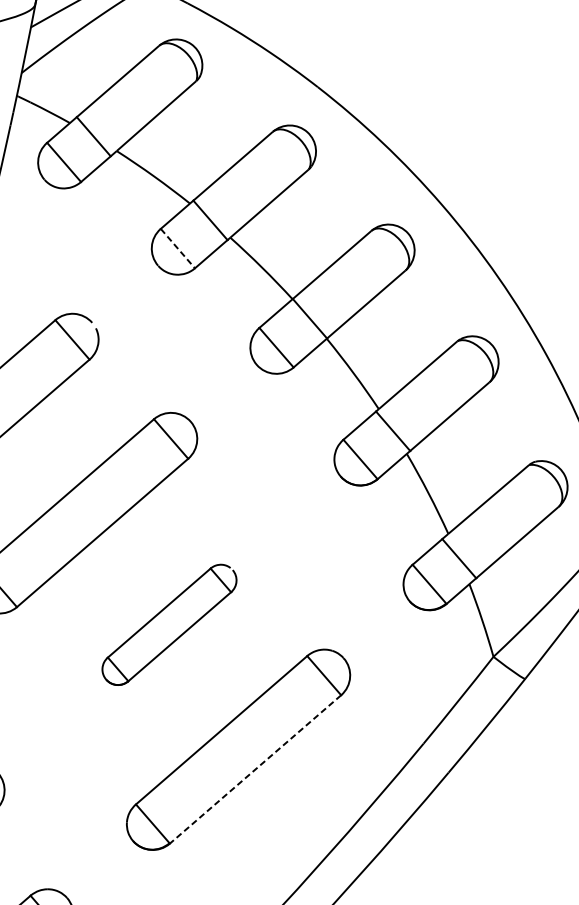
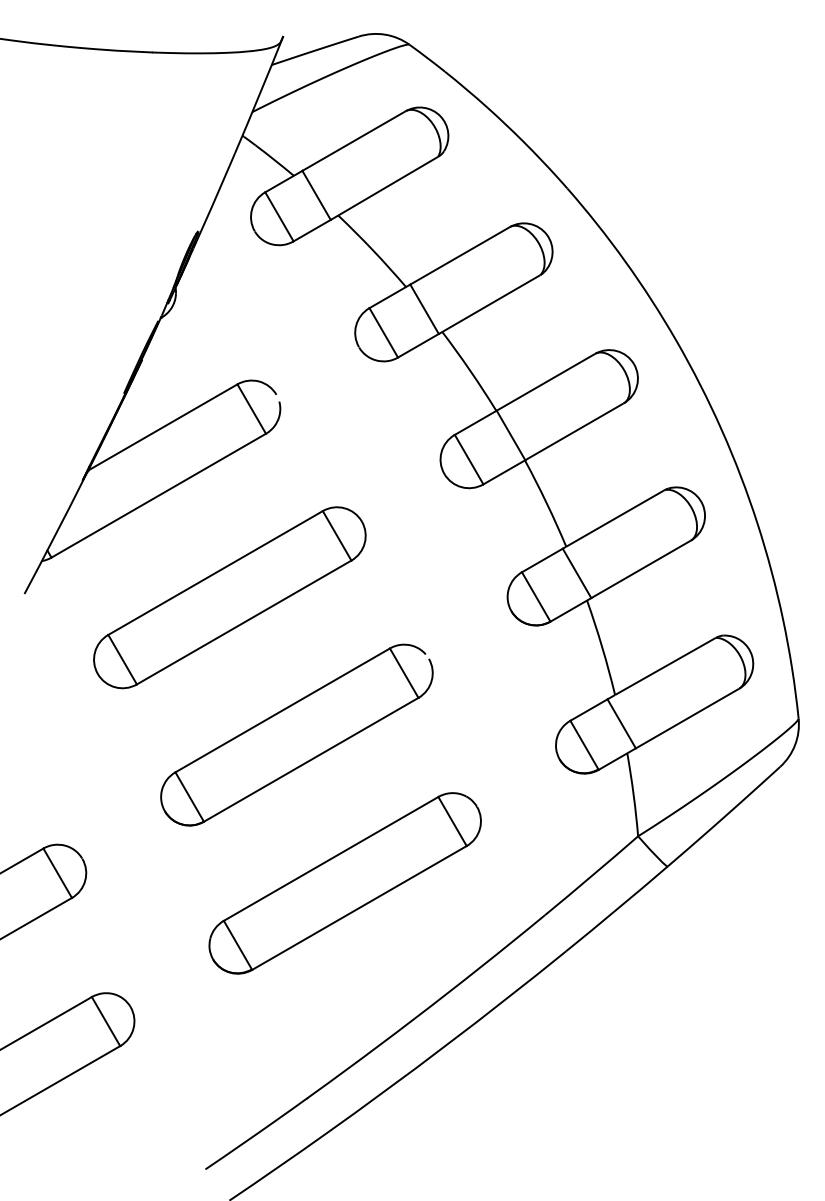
line: (177, 248) -> (383, 332), dashed -> solid
part: (168, 624) -> (296, 734), size x1.67
line: (255, 768) -> (359, 907), dashed -> solid

